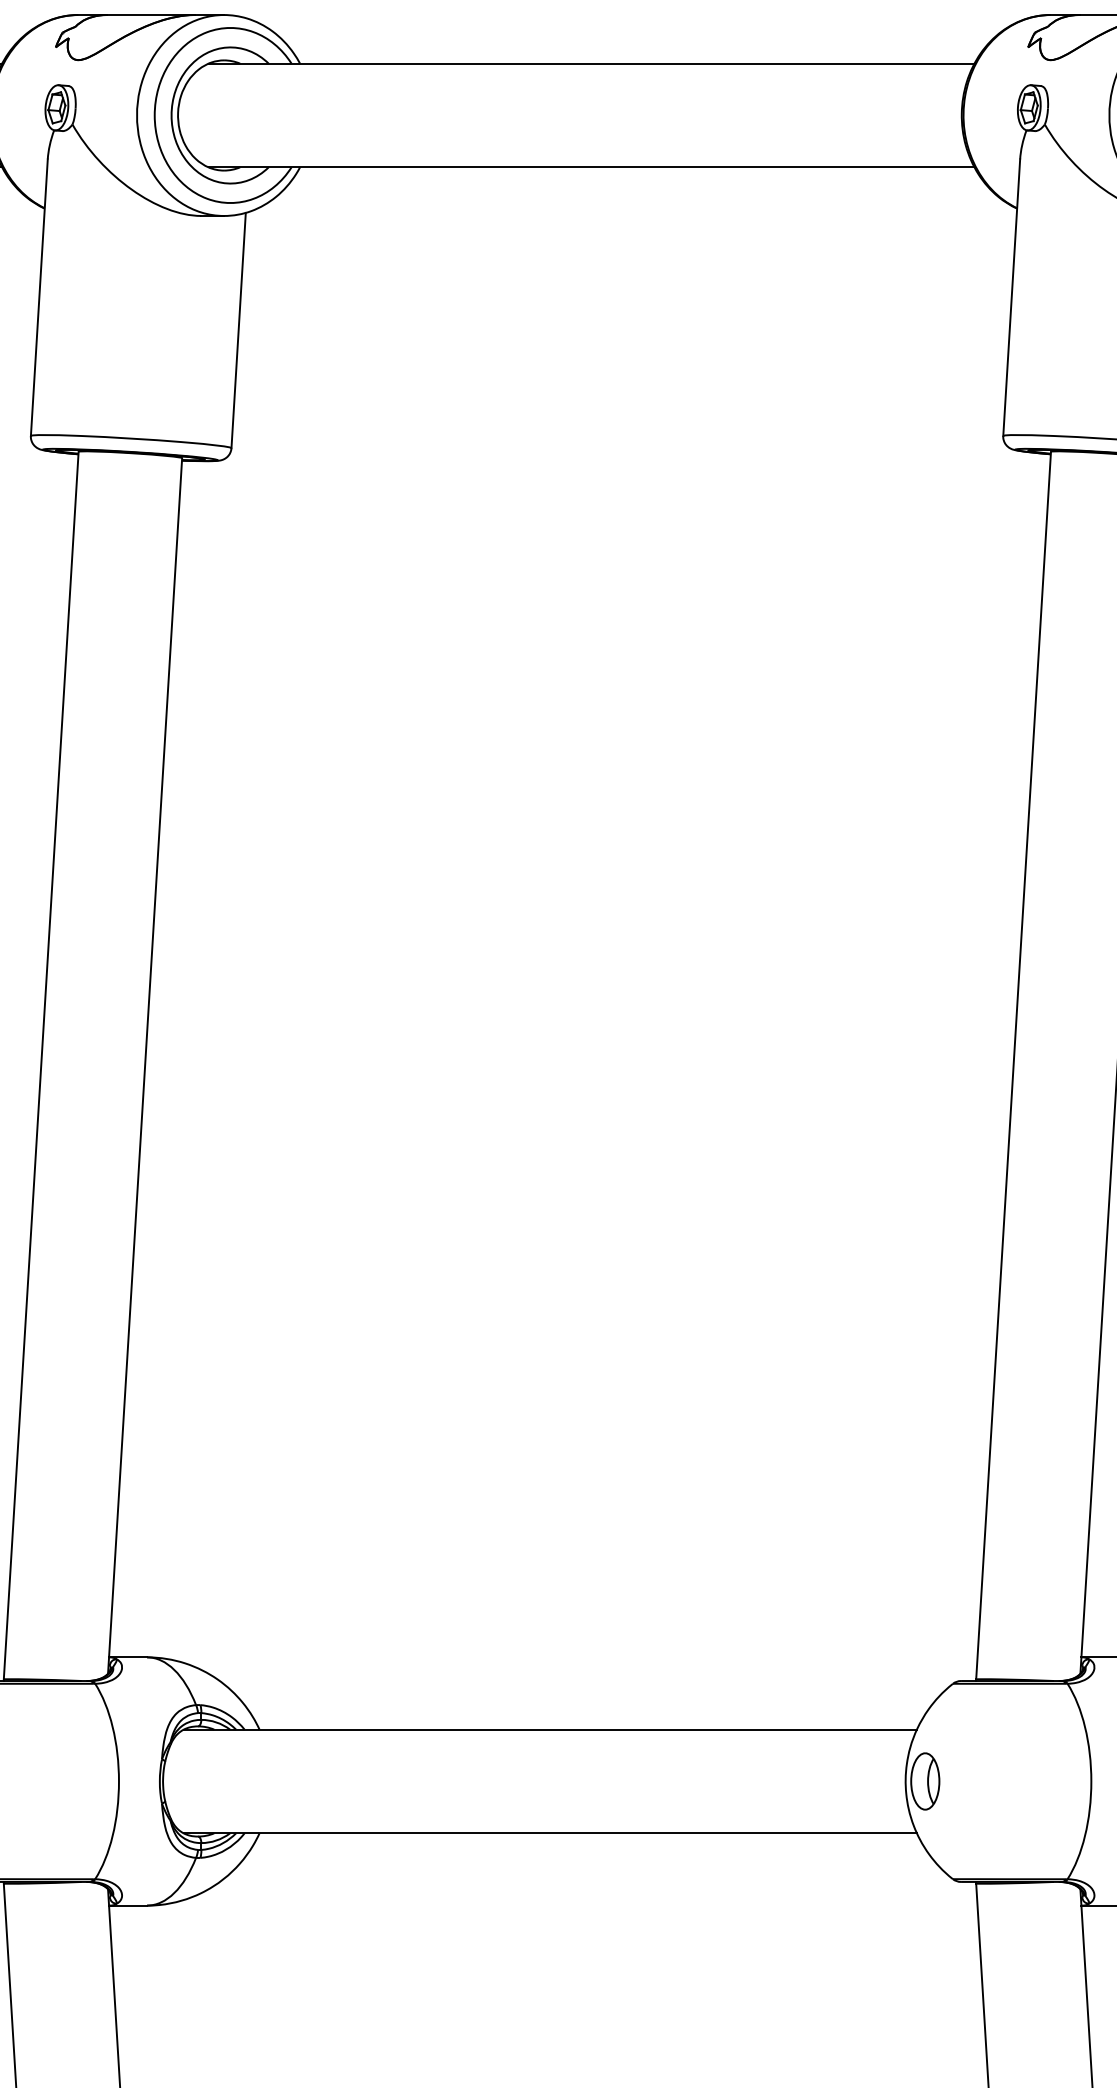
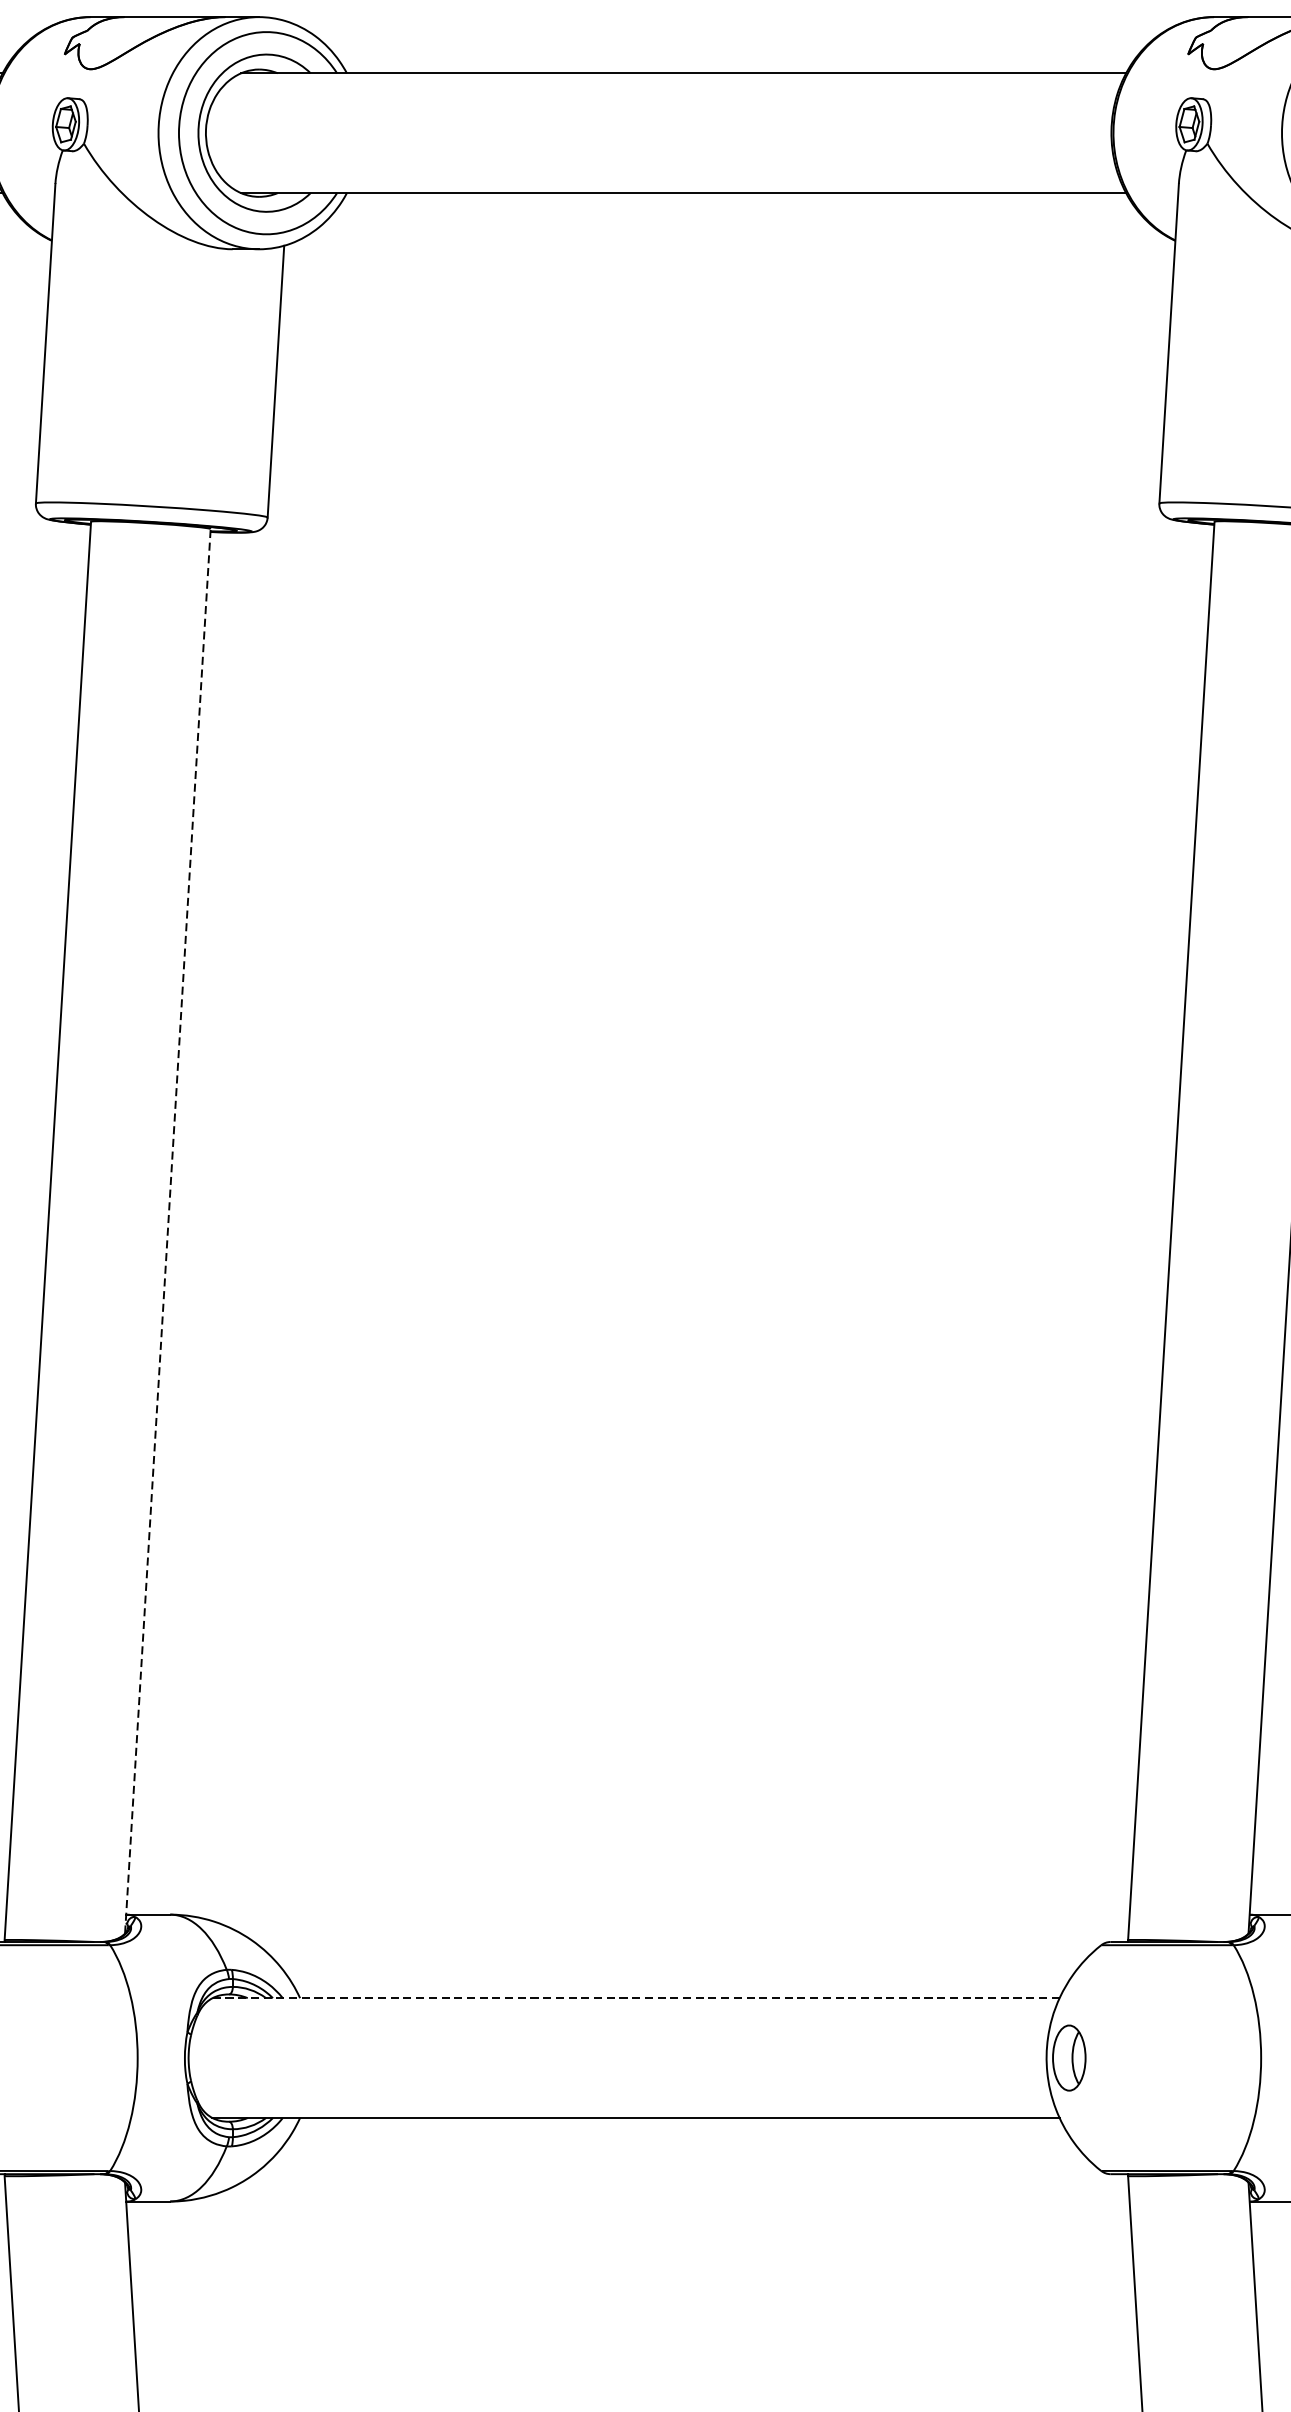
line: (145, 1065) -> (168, 1230), solid -> dashed
line: (550, 1729) -> (636, 1998), solid -> dashed

